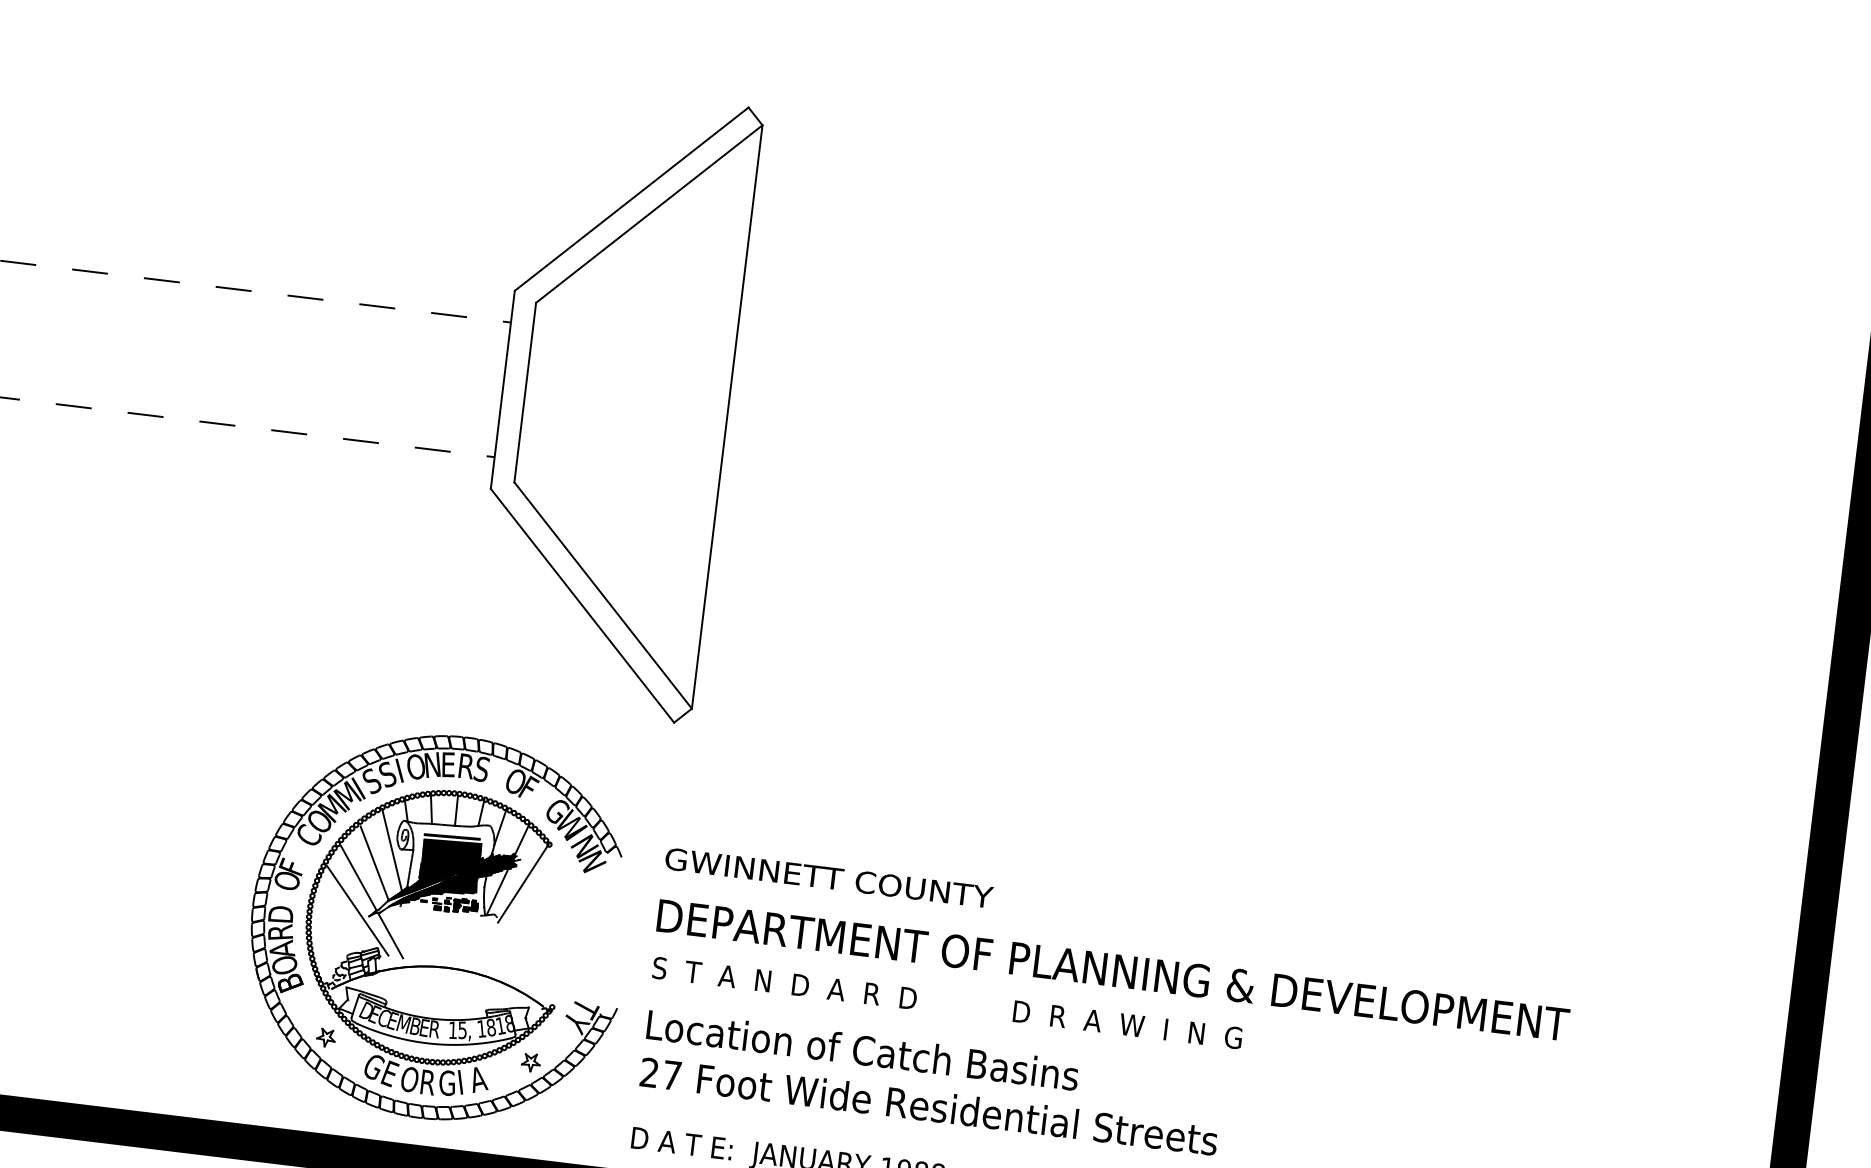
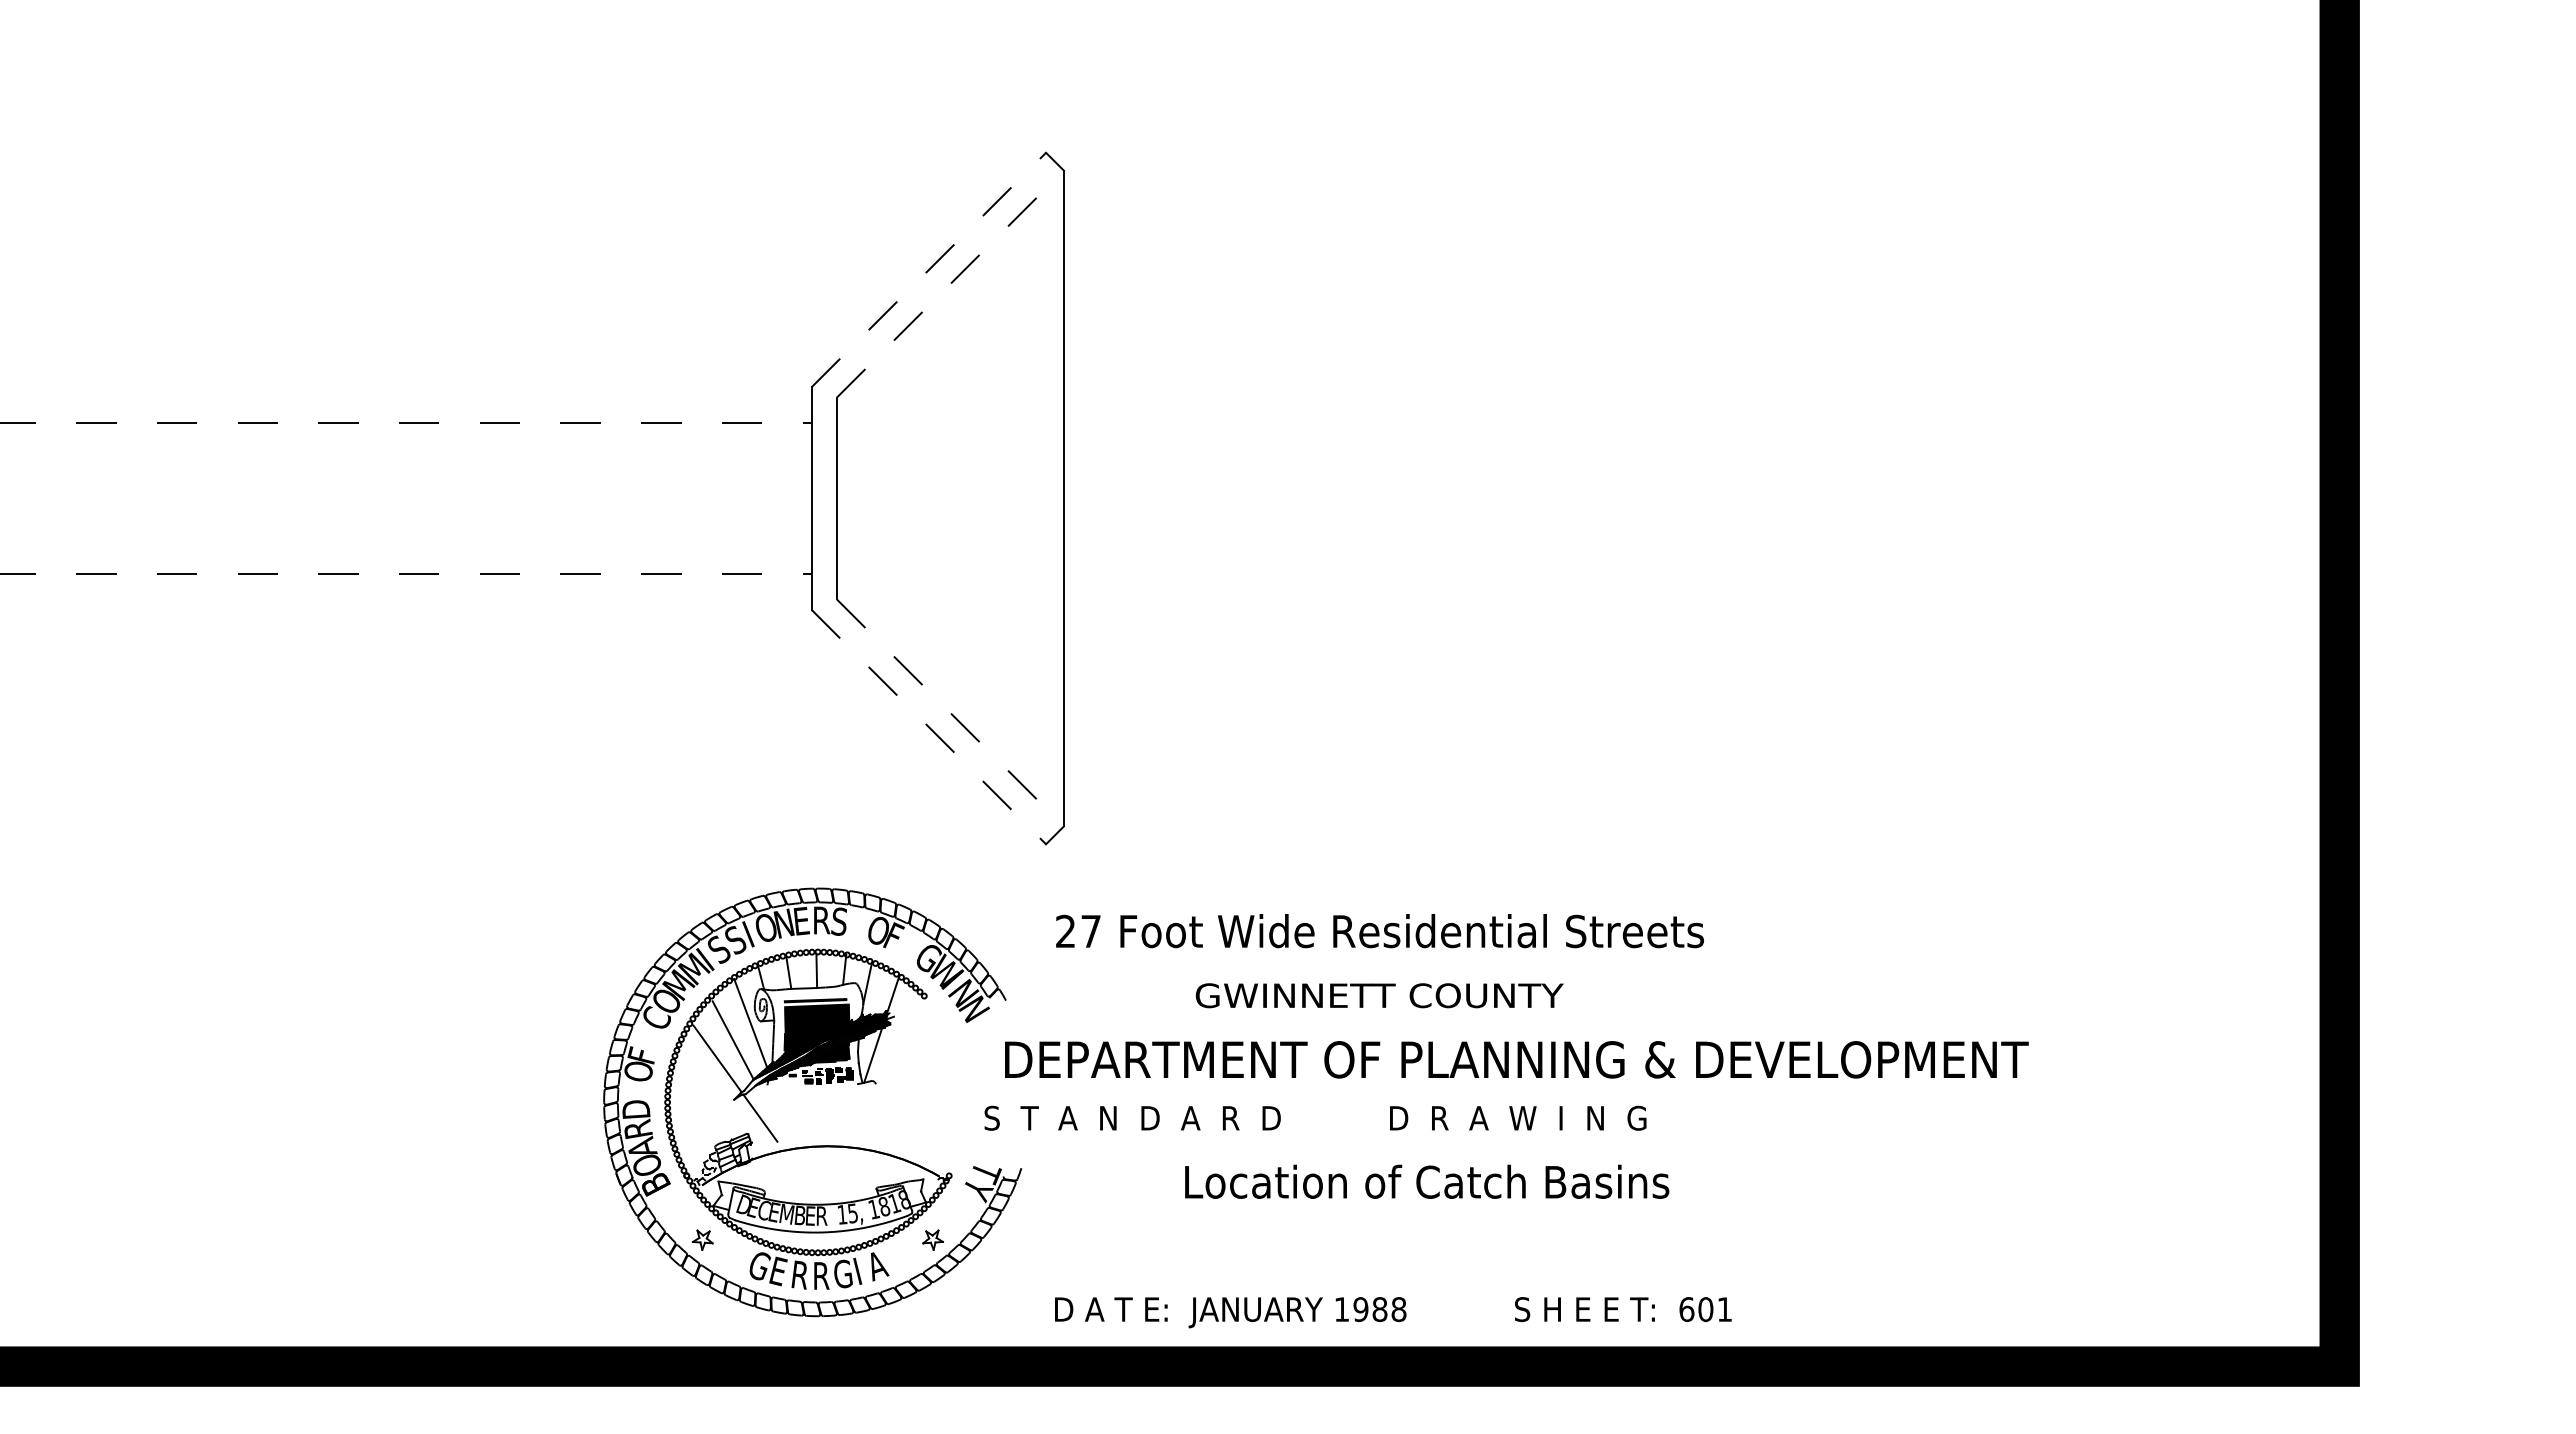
line: (631, 199) -> (928, 270), solid -> dashed
line: (649, 214) -> (950, 284), solid -> dashed
line: (603, 595) -> (950, 712), solid -> dashed
line: (582, 606) -> (928, 727), solid -> dashed
text: (829, 877) -> (1379, 995), moved
line: (523, 883) -> (900, 1042), removed
line: (357, 910) -> (720, 1094), removed
text: (1113, 970) -> (1516, 1059), moved
text: (947, 1002) -> (1315, 1117), moved
text: (863, 1049) -> (1427, 1181), moved
text: (409, 1078) -> (800, 1274), O -> R
text: (928, 1106) -> (1379, 931), moved

